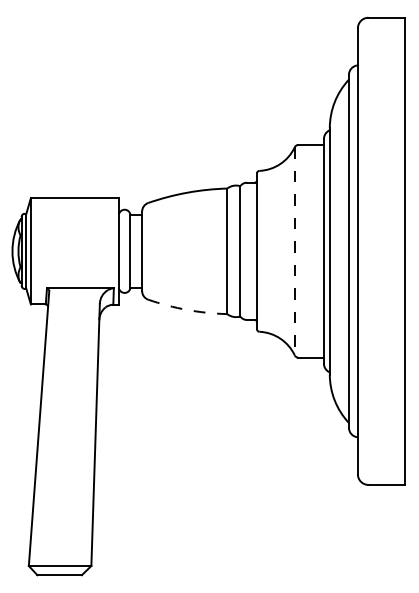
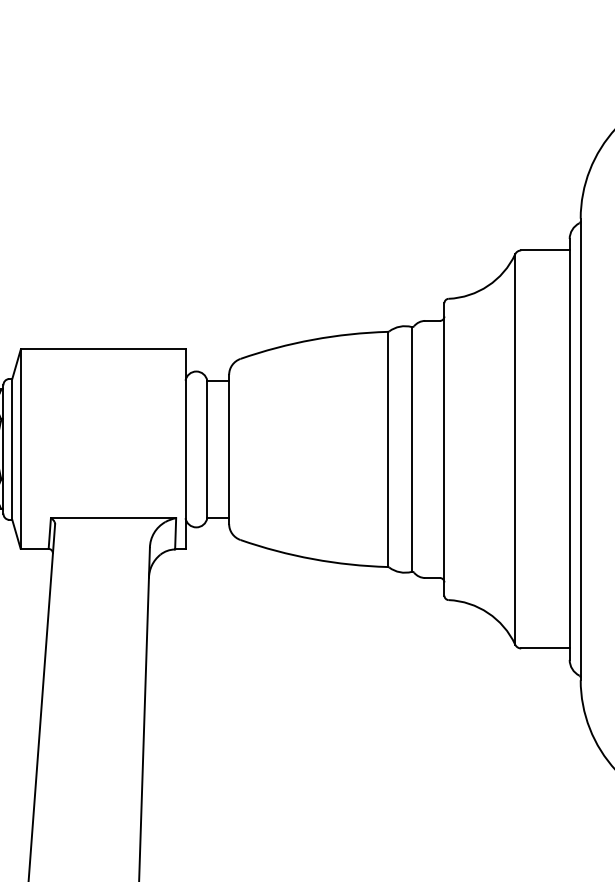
line: (294, 251) -> (514, 449), dashed -> solid
arc: (187, 309) -> (314, 558), dashed -> solid

